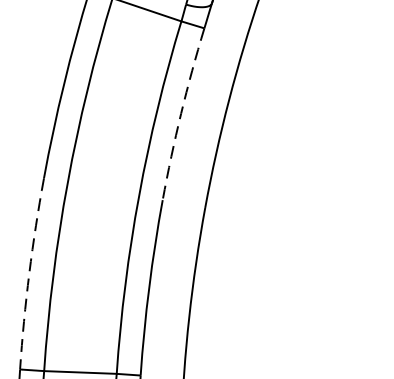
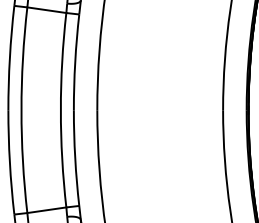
arc: (181, 114) -> (75, 62), dashed -> solid
arc: (28, 273) -> (9, 162), dashed -> solid

